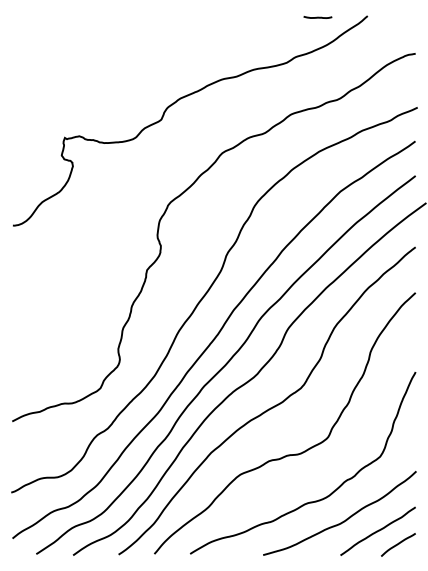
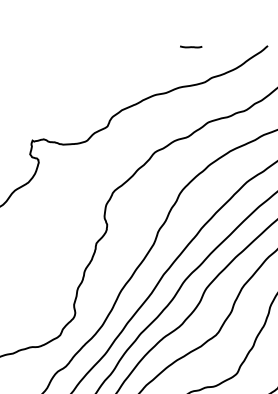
line: (317, 17) -> (190, 47), moved

